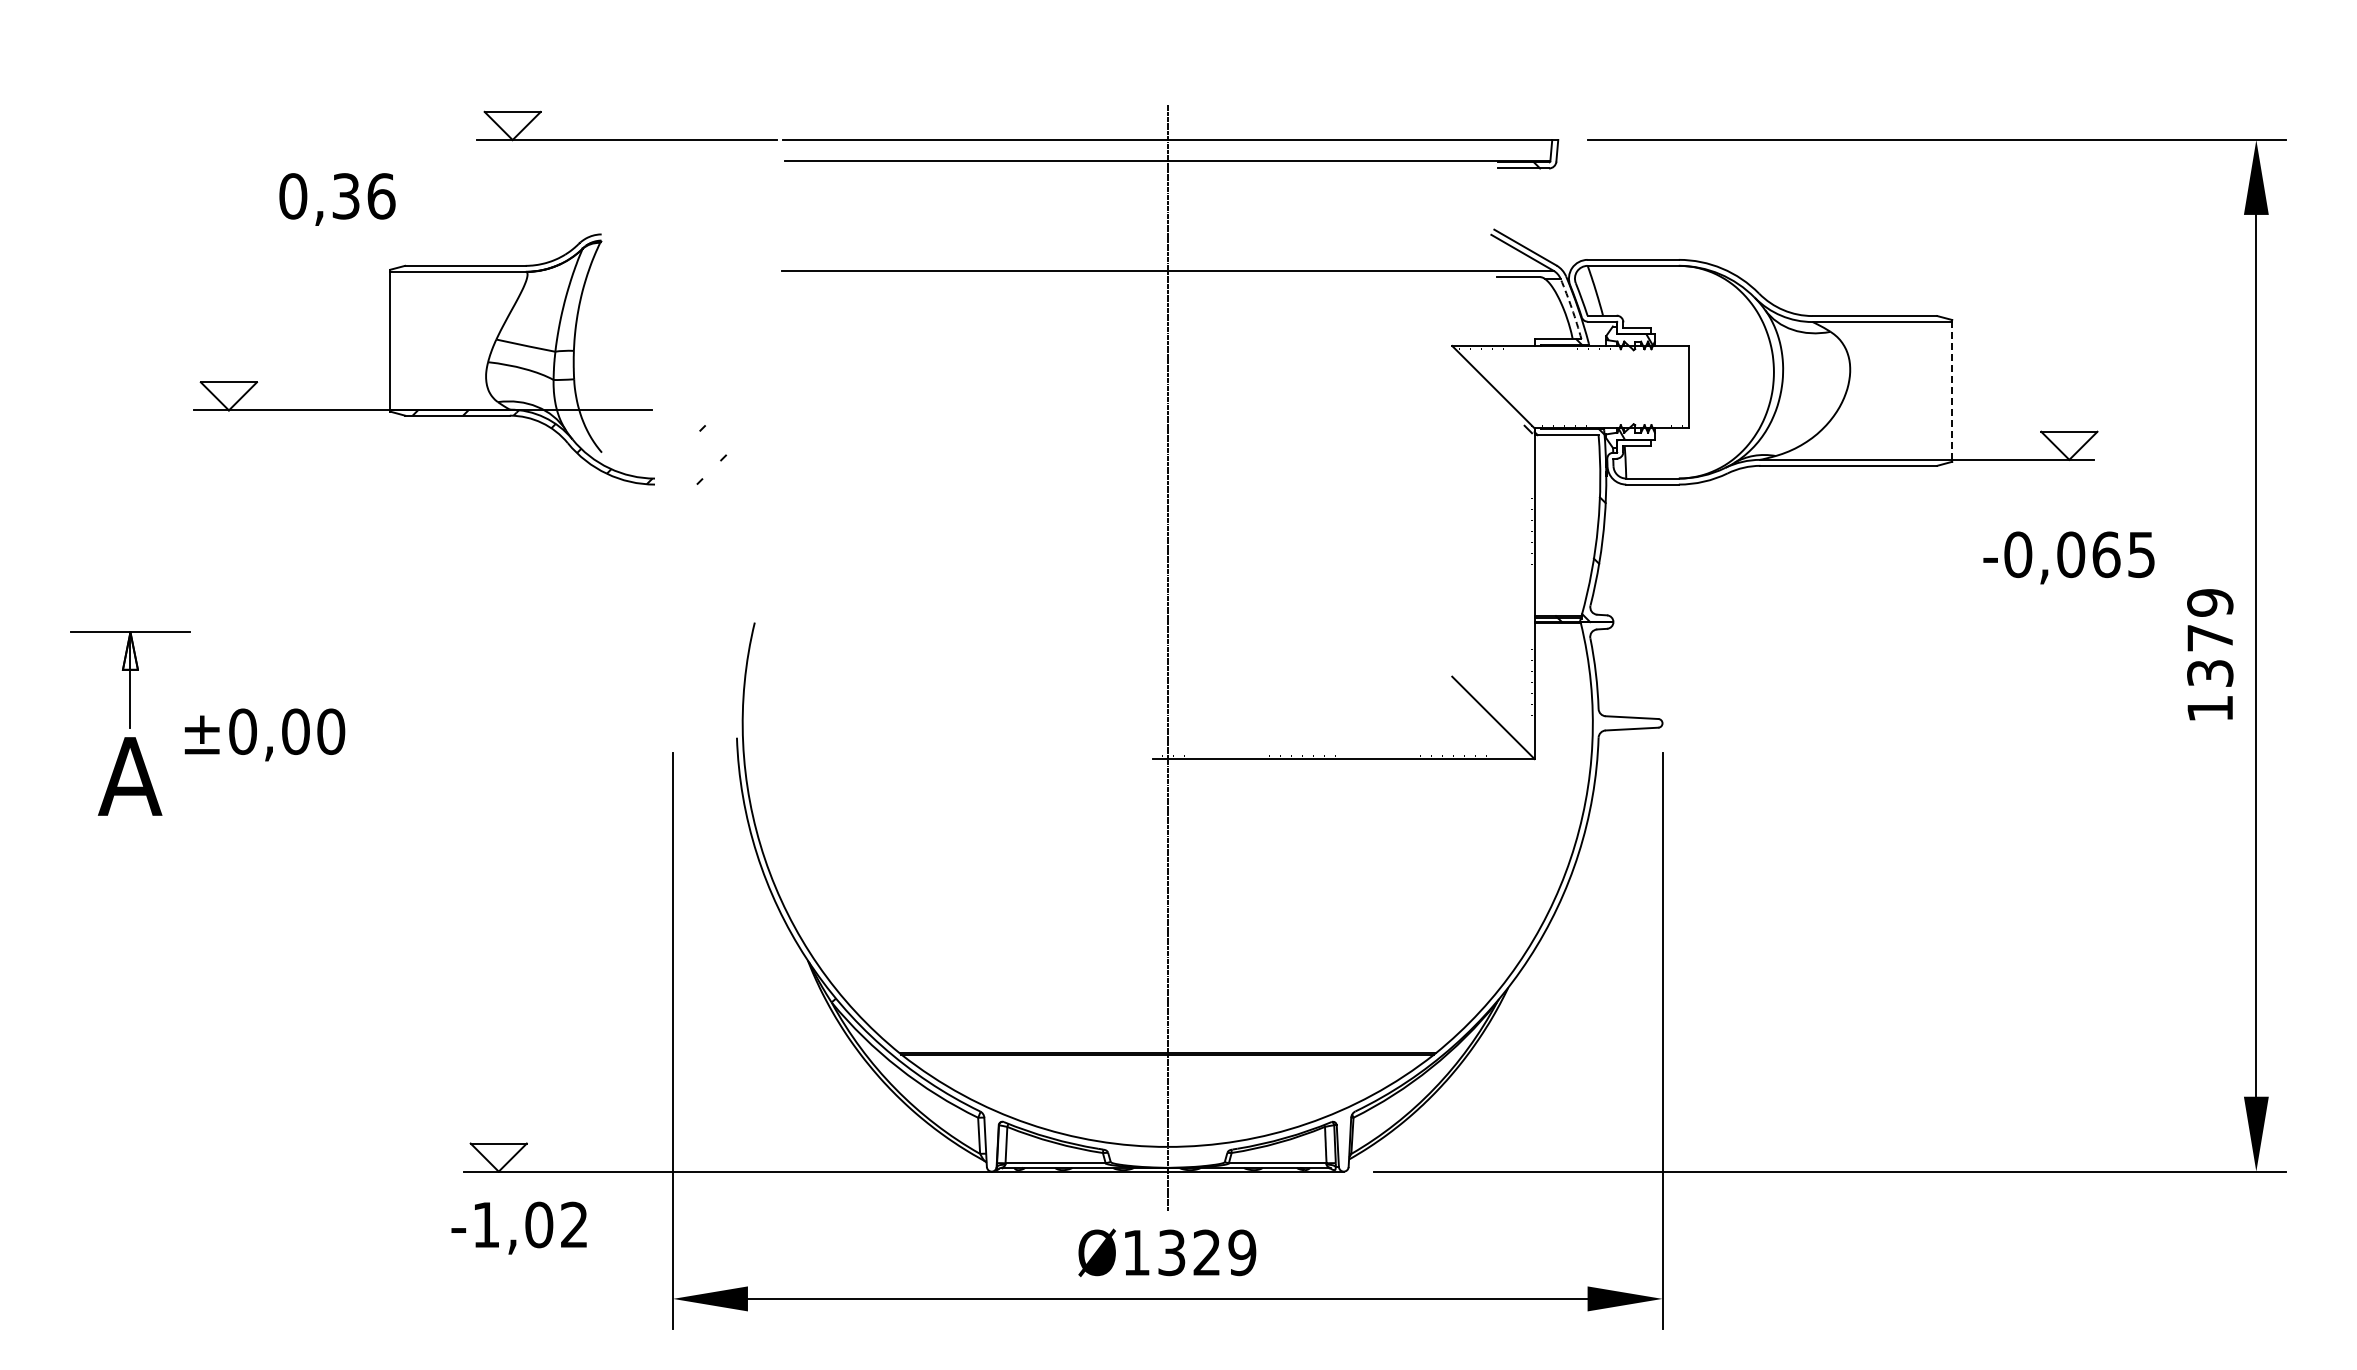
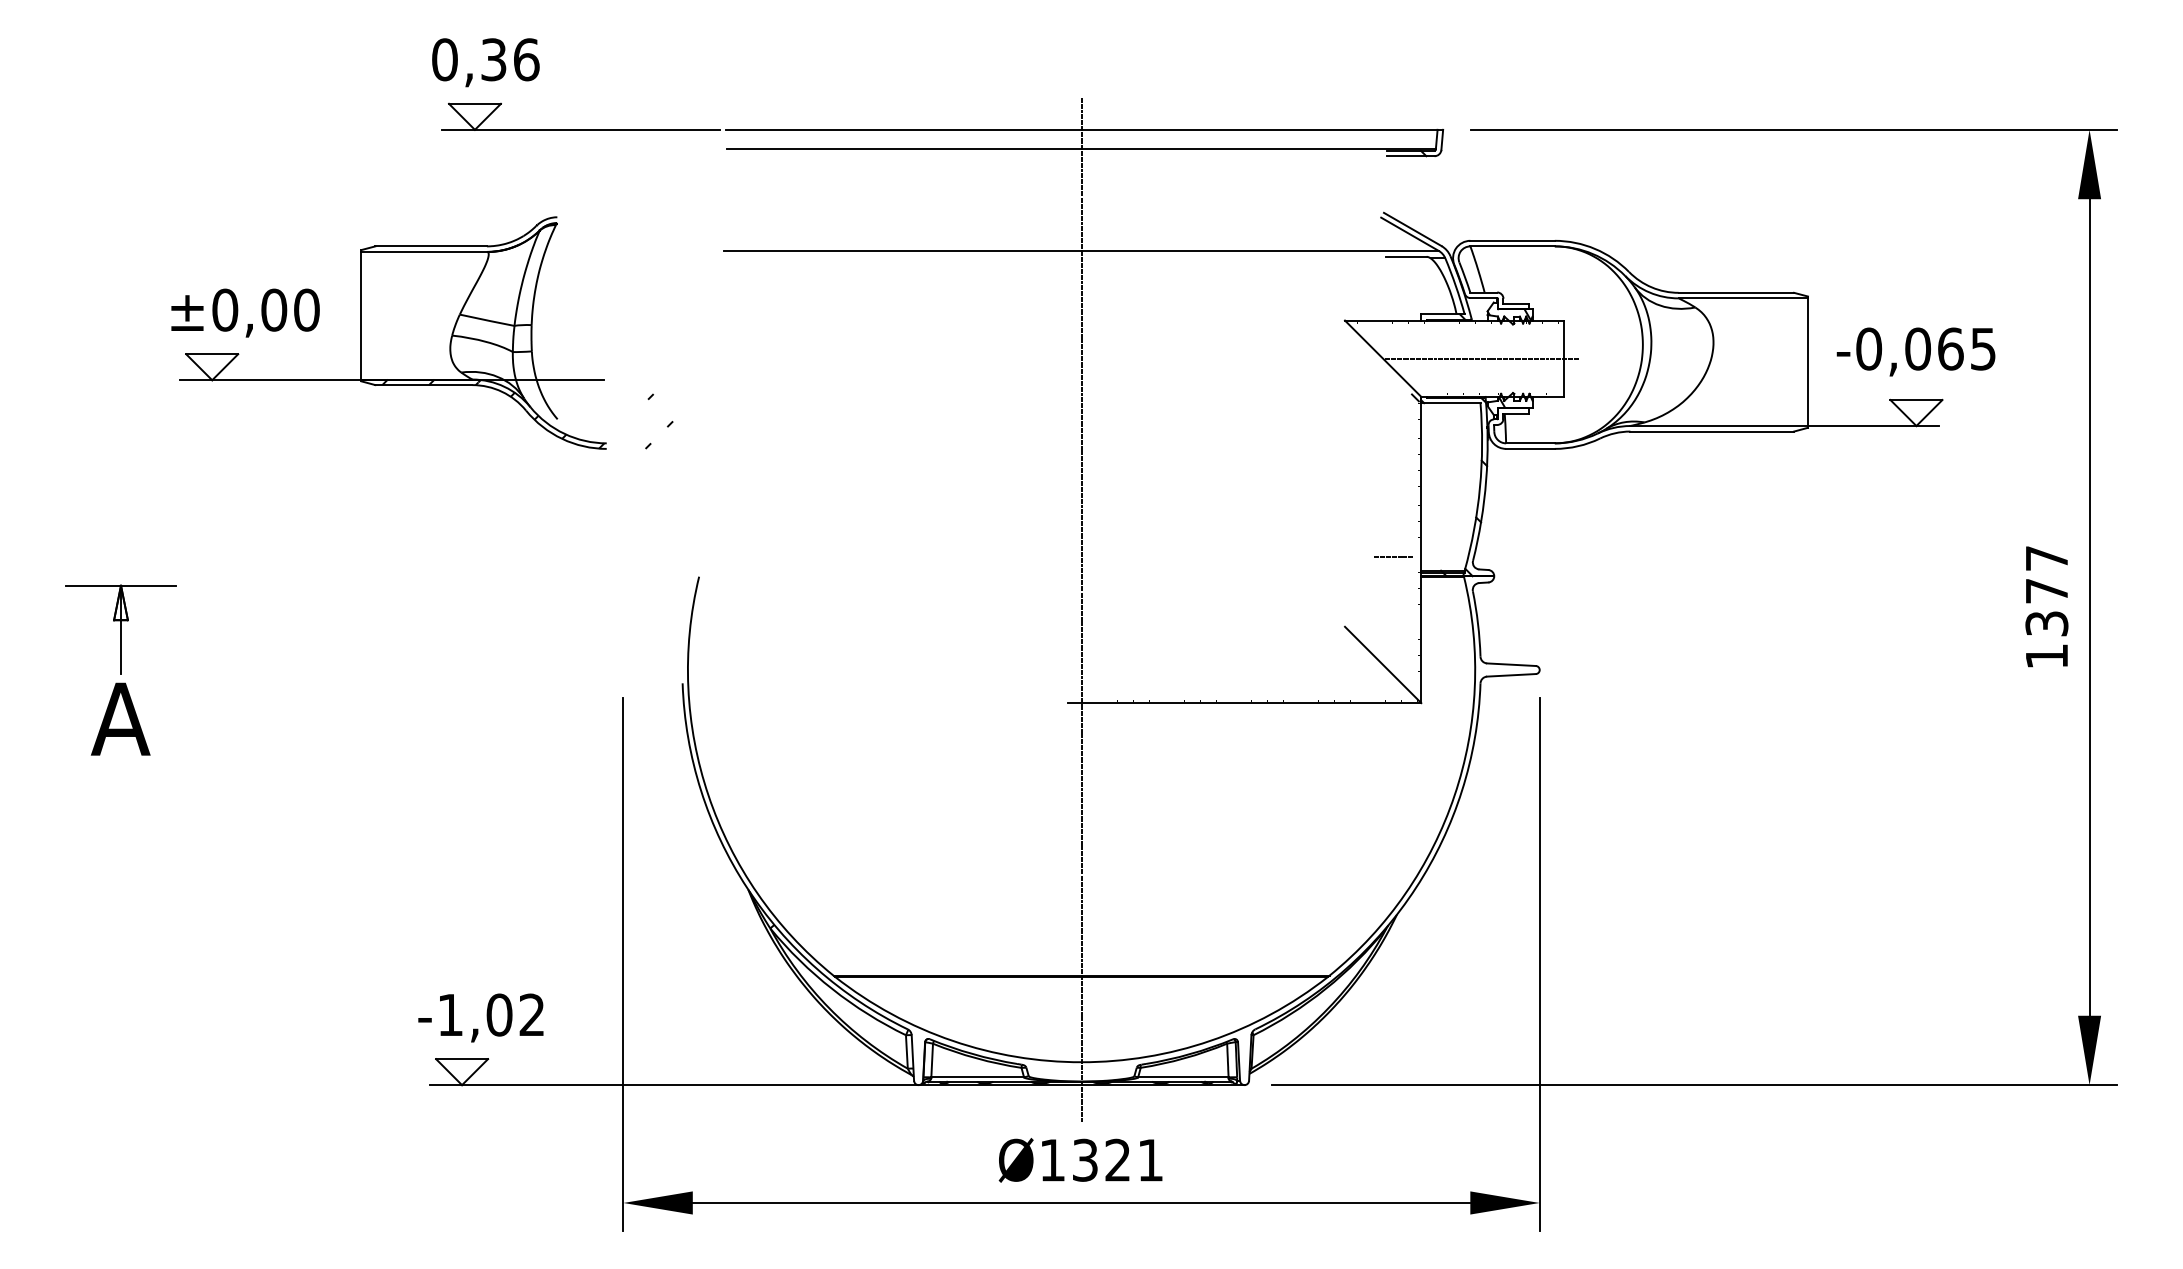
text: (337, 199) -> (485, 62), moved
arc: (1571, 308) -> (1455, 285), dashed -> solid
line: (1598, 387) -> (1480, 359), added
line: (1952, 390) -> (1808, 361), dashed -> solid
text: (2068, 557) -> (1915, 351), moved
line: (1505, 601) -> (1394, 557), added
text: (2210, 602) -> (2047, 558), 1379 -> 1377
text: (264, 734) -> (245, 312), moved
text: (518, 1227) -> (480, 1017), moved
text: (1242, 1252) -> (1150, 1160), Ø1329 -> Ø1321

